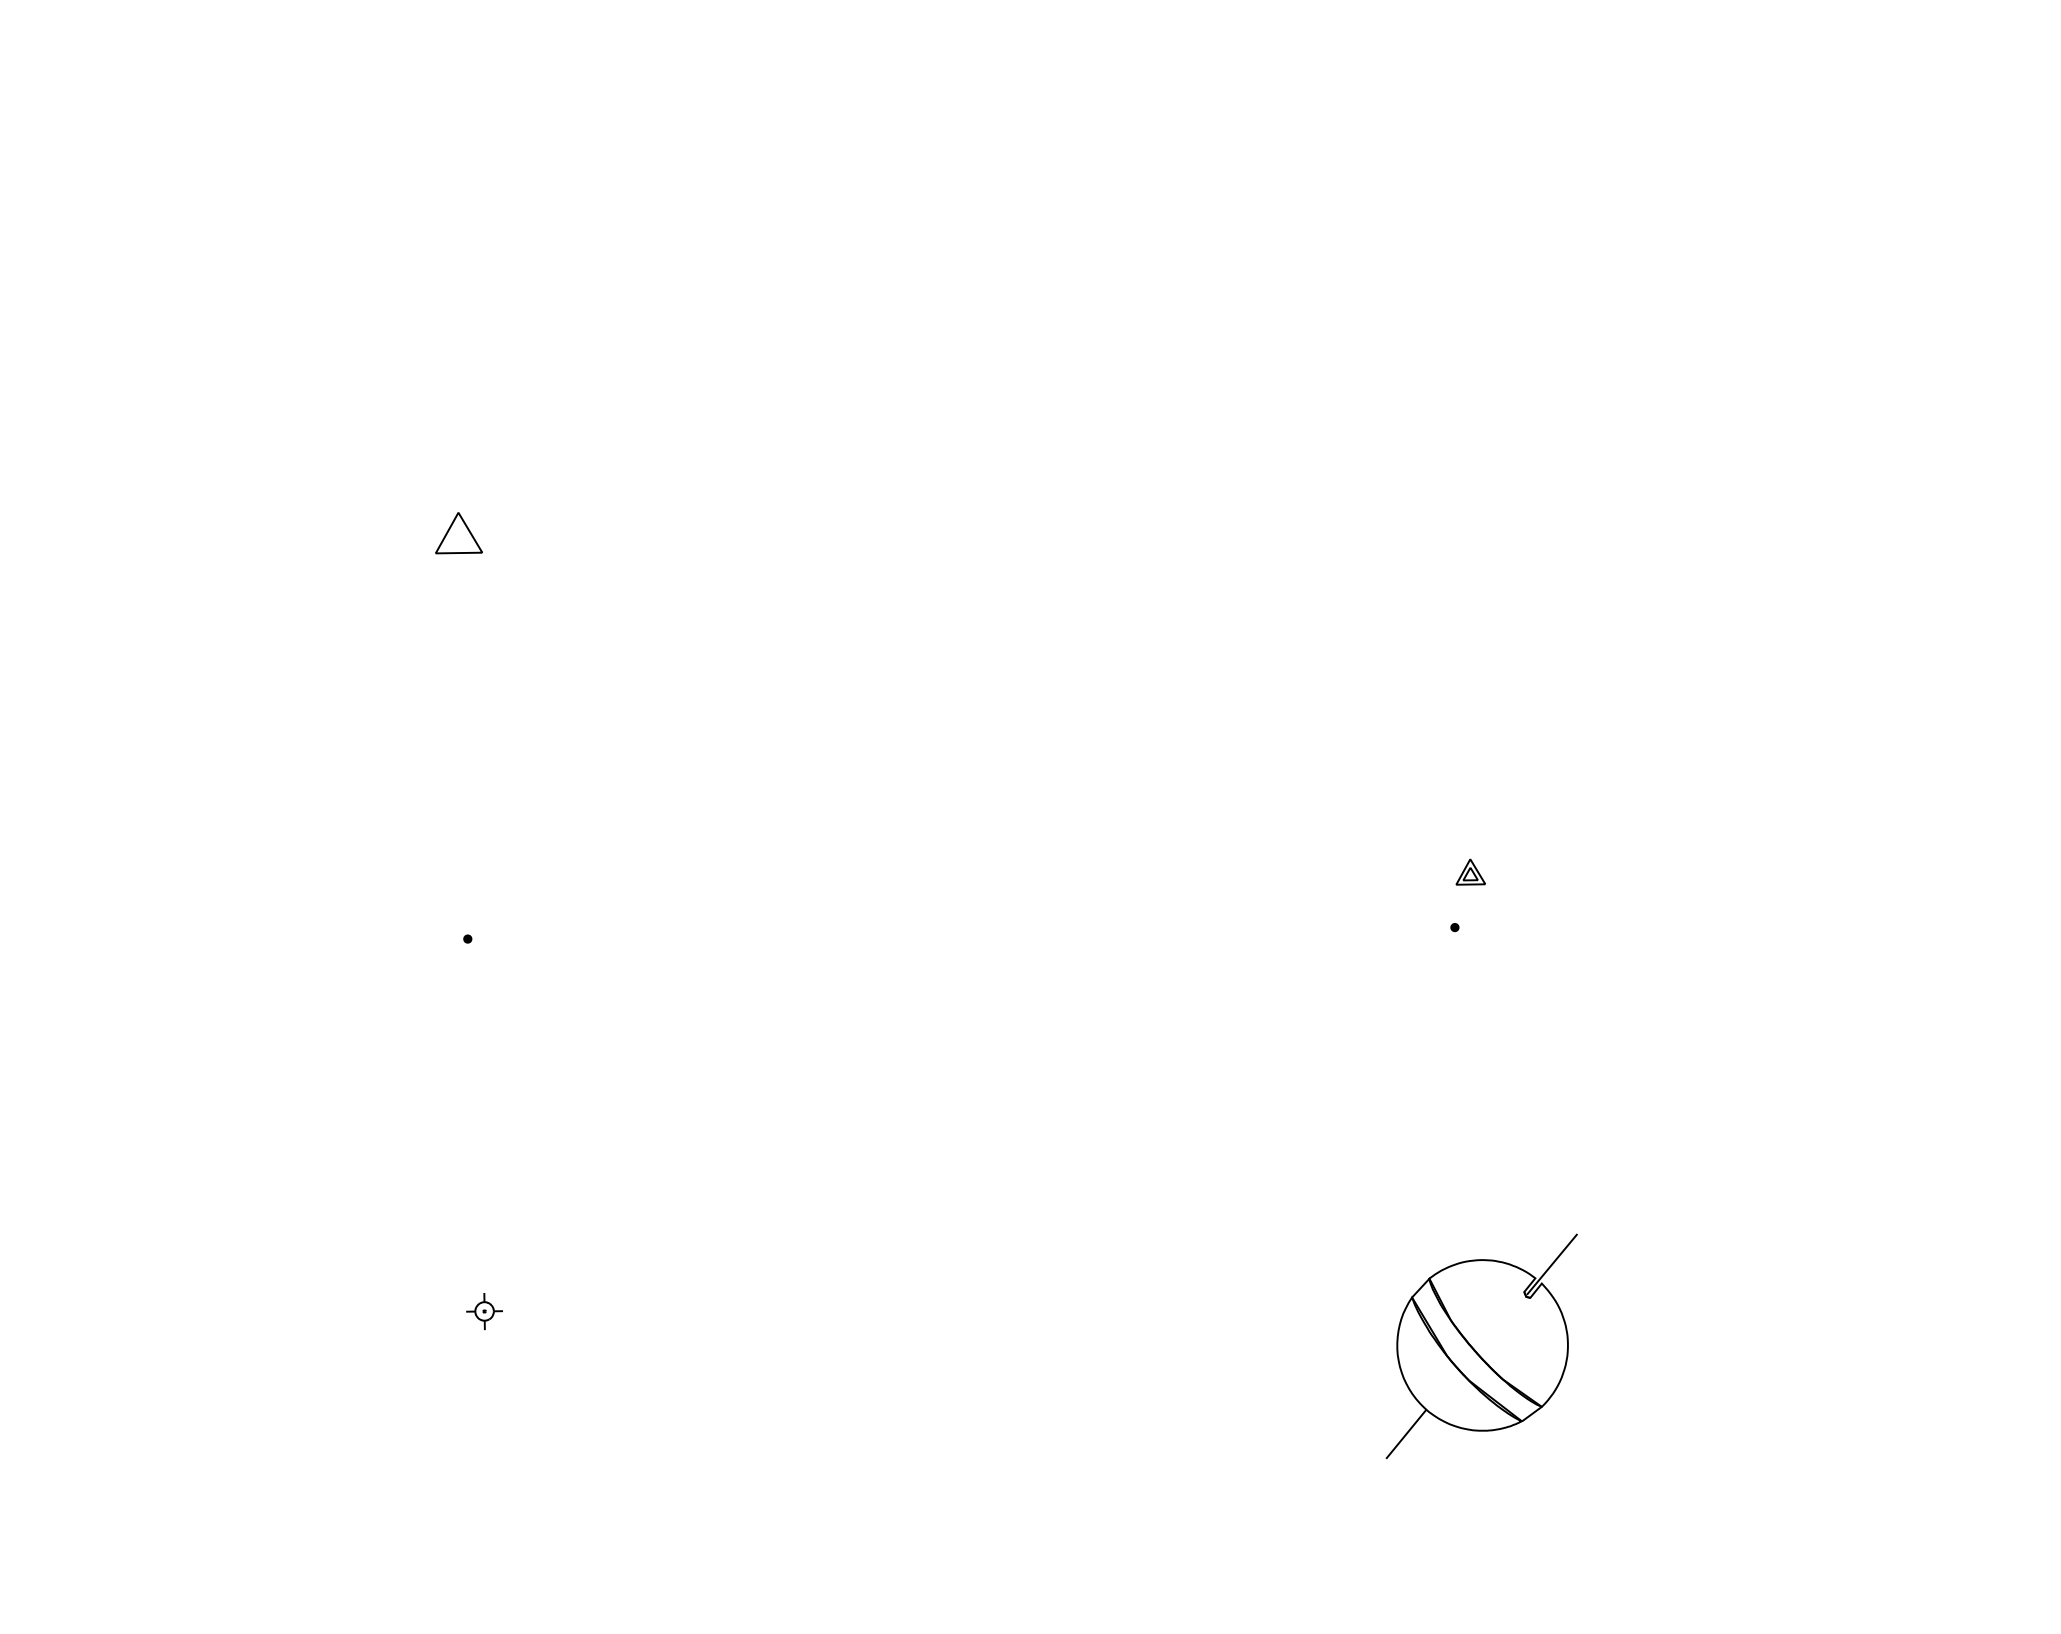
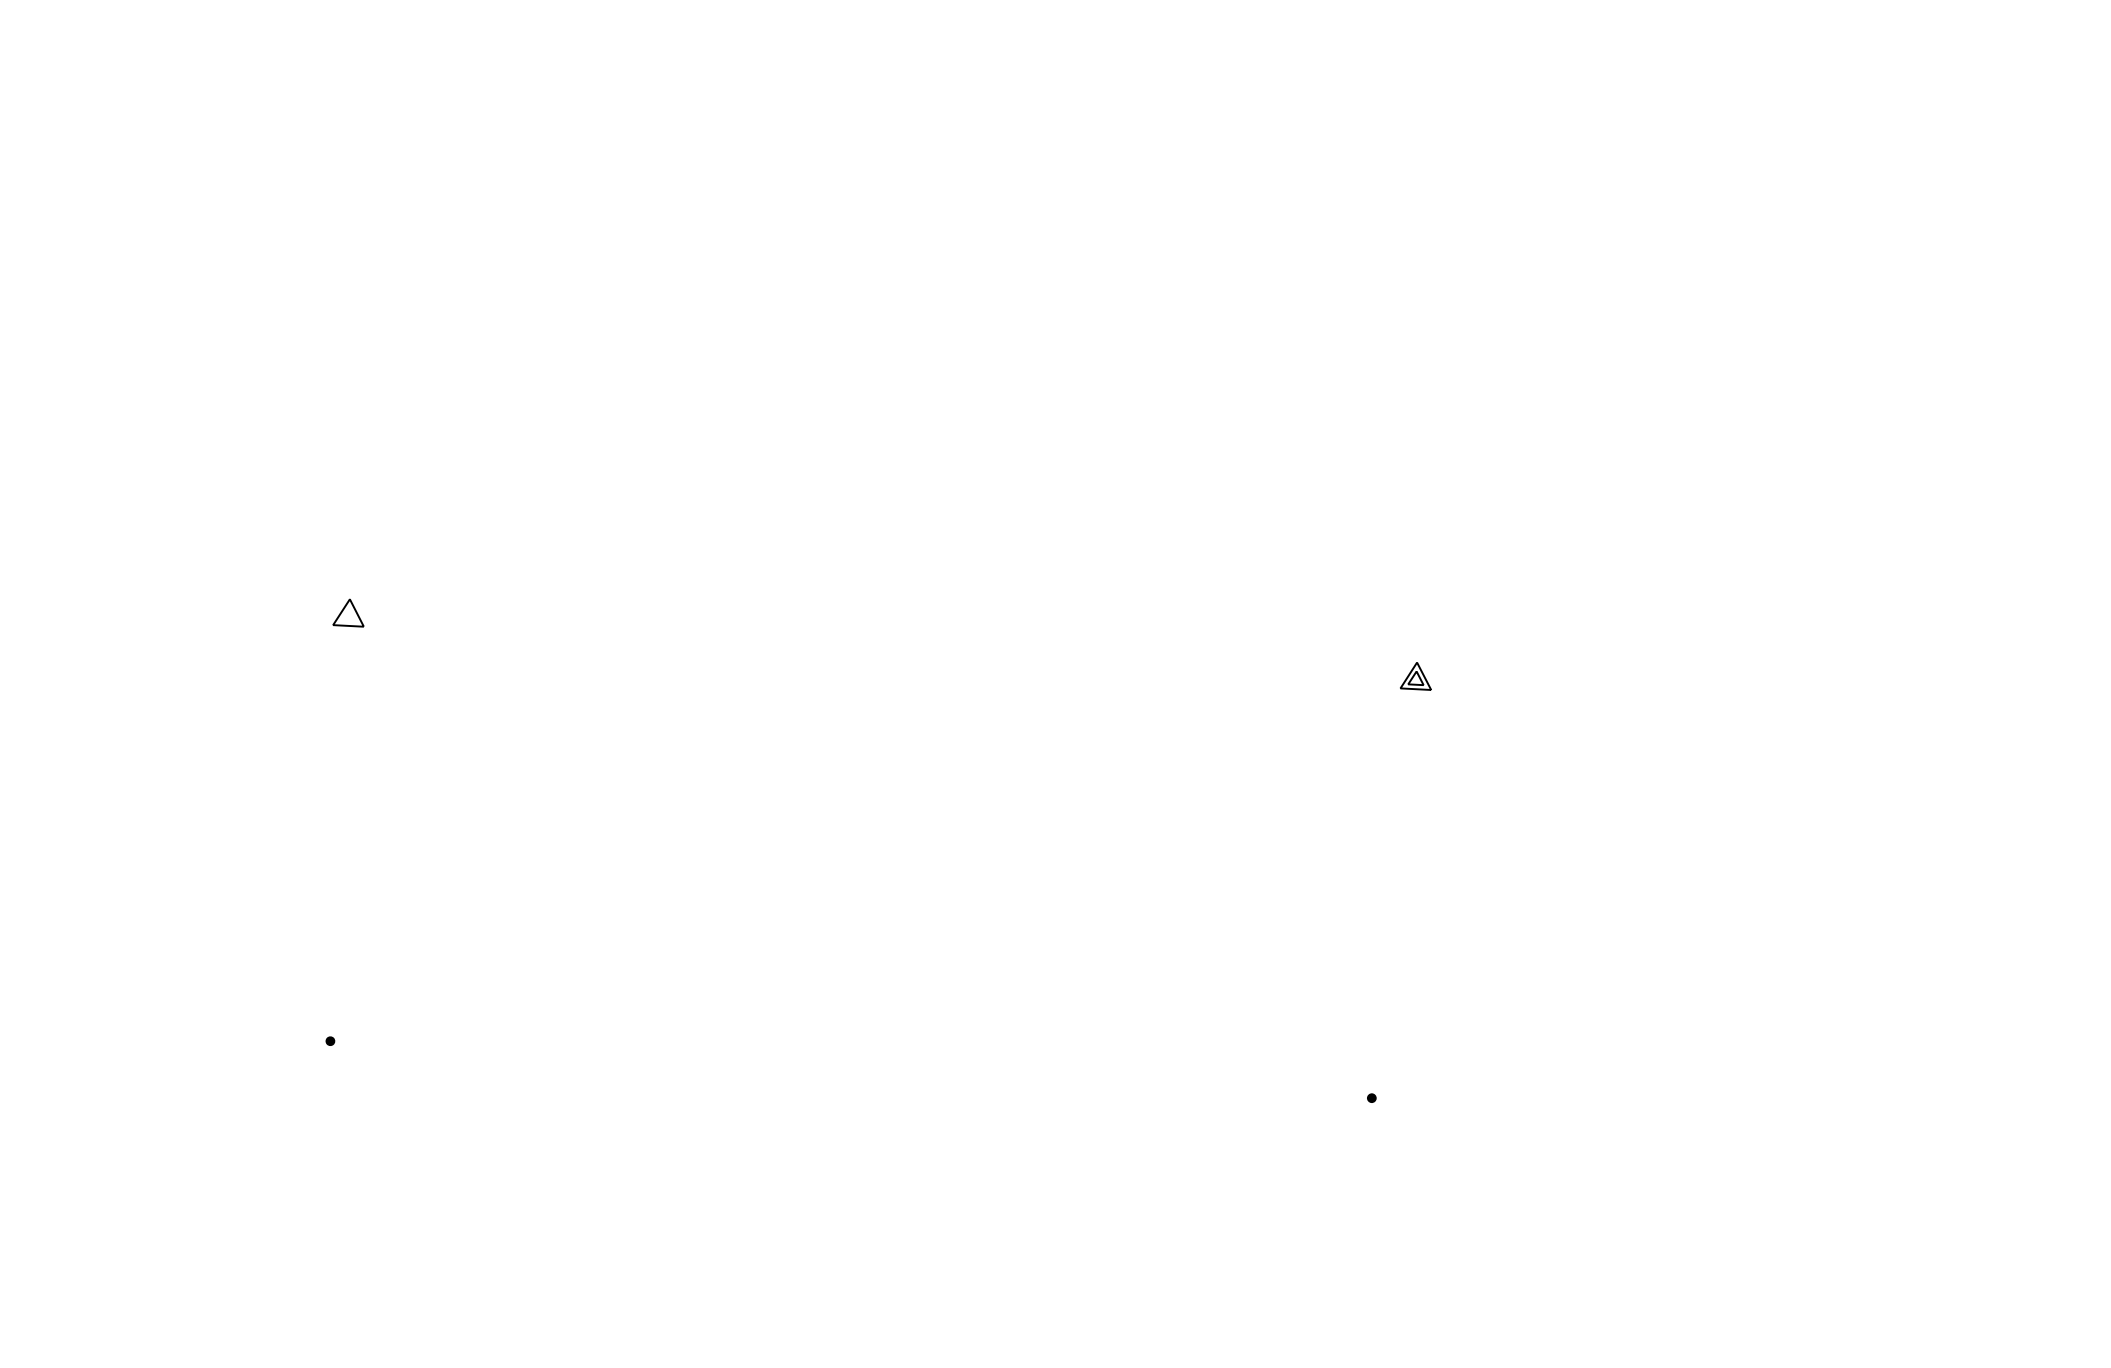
part: (458, 533) -> (348, 613), size x0.62
part: (1470, 871) -> (1416, 675), moved

